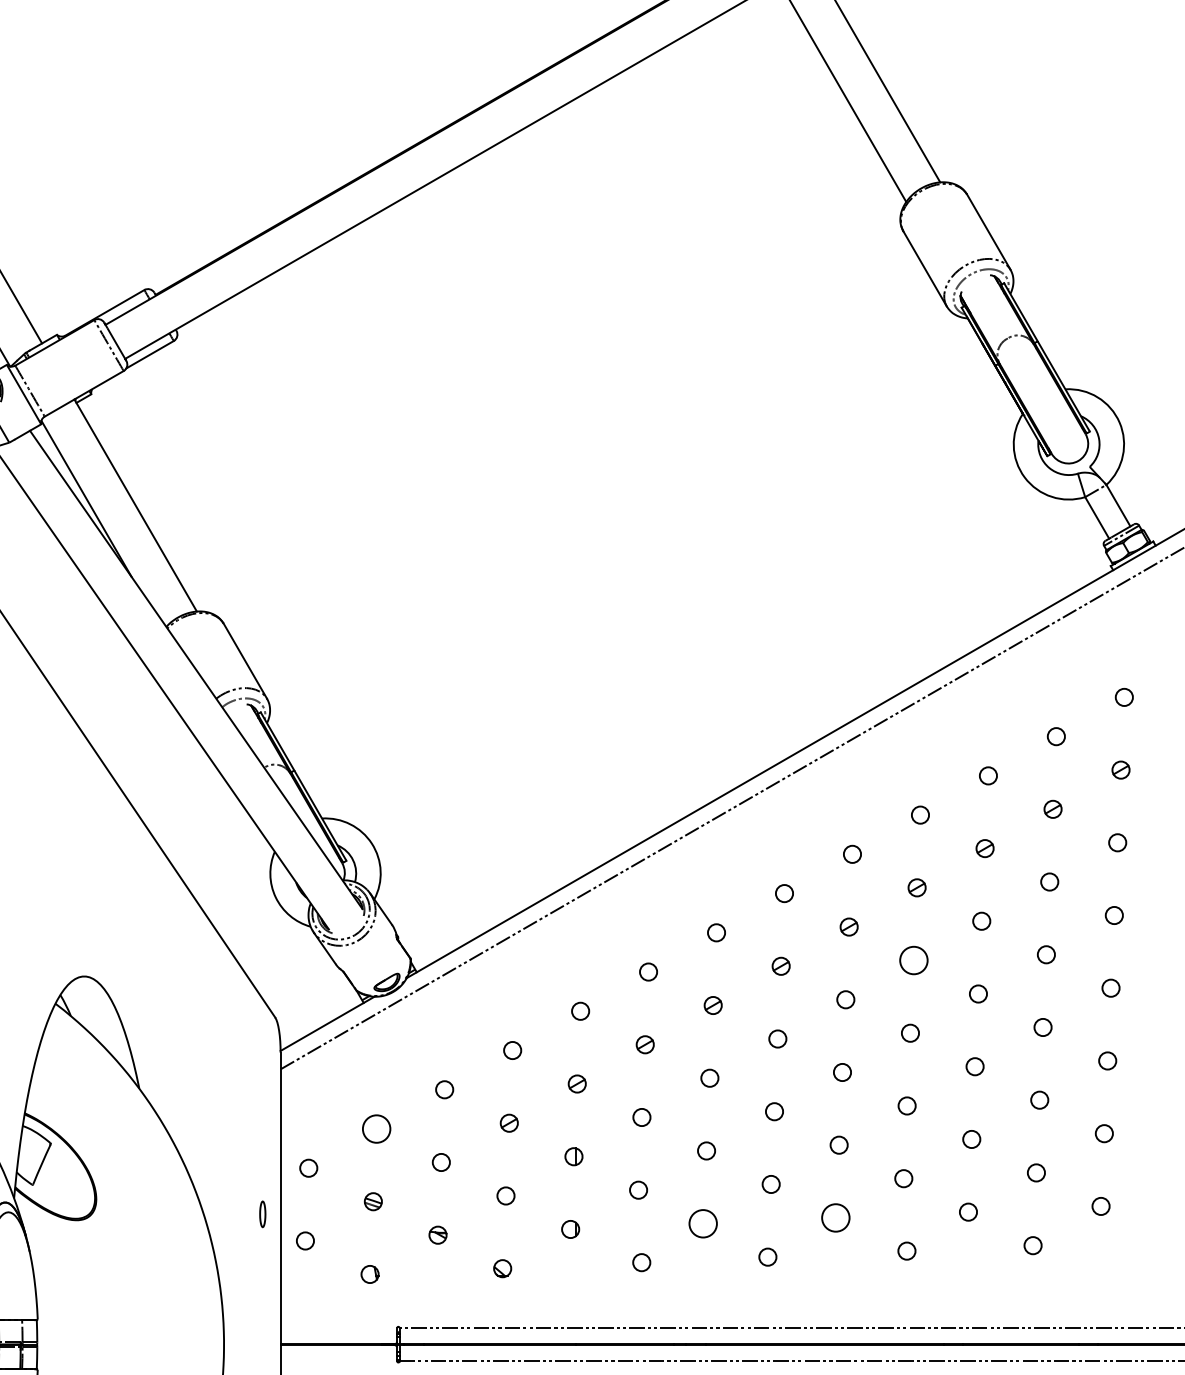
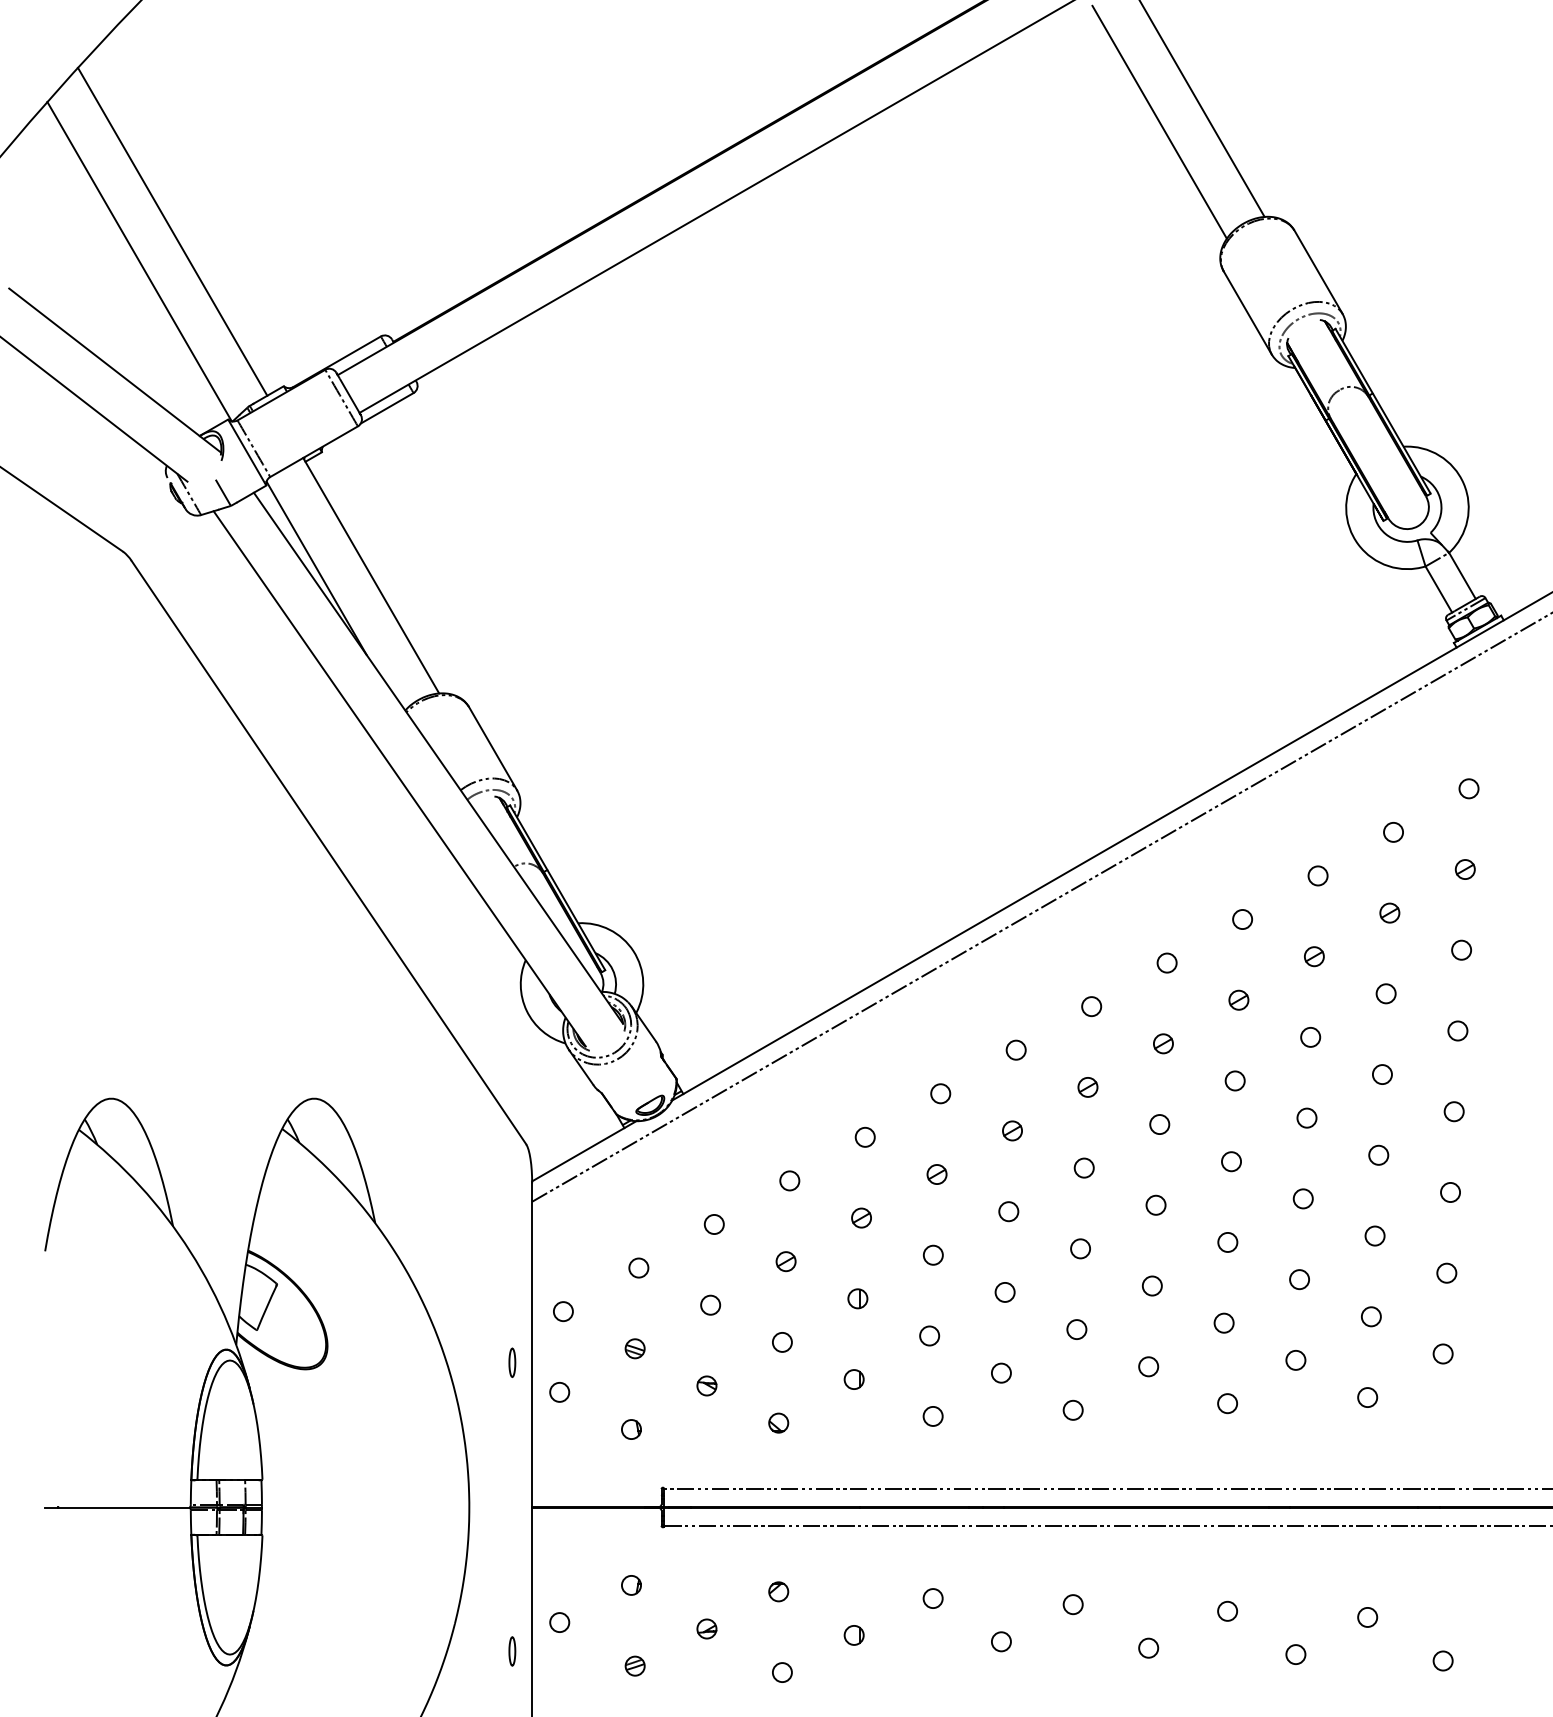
circle: (913, 960) -> (1234, 1080), size x0.62
circle: (376, 1128) -> (638, 1267), size x0.62
circle: (835, 1217) -> (1148, 1366), size x0.62
circle: (703, 1223) -> (1001, 1372), size x0.62

